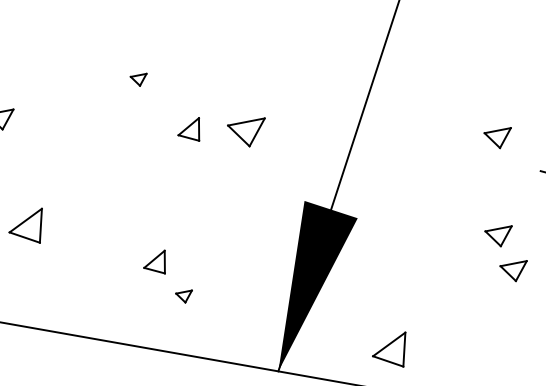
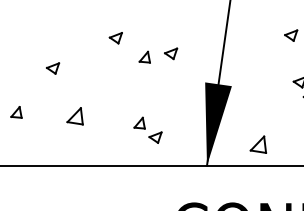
part: (137, 79) -> (115, 38), size x1.67
part: (246, 129) -> (171, 53), size x0.71
part: (183, 295) -> (155, 137), size x1.67

